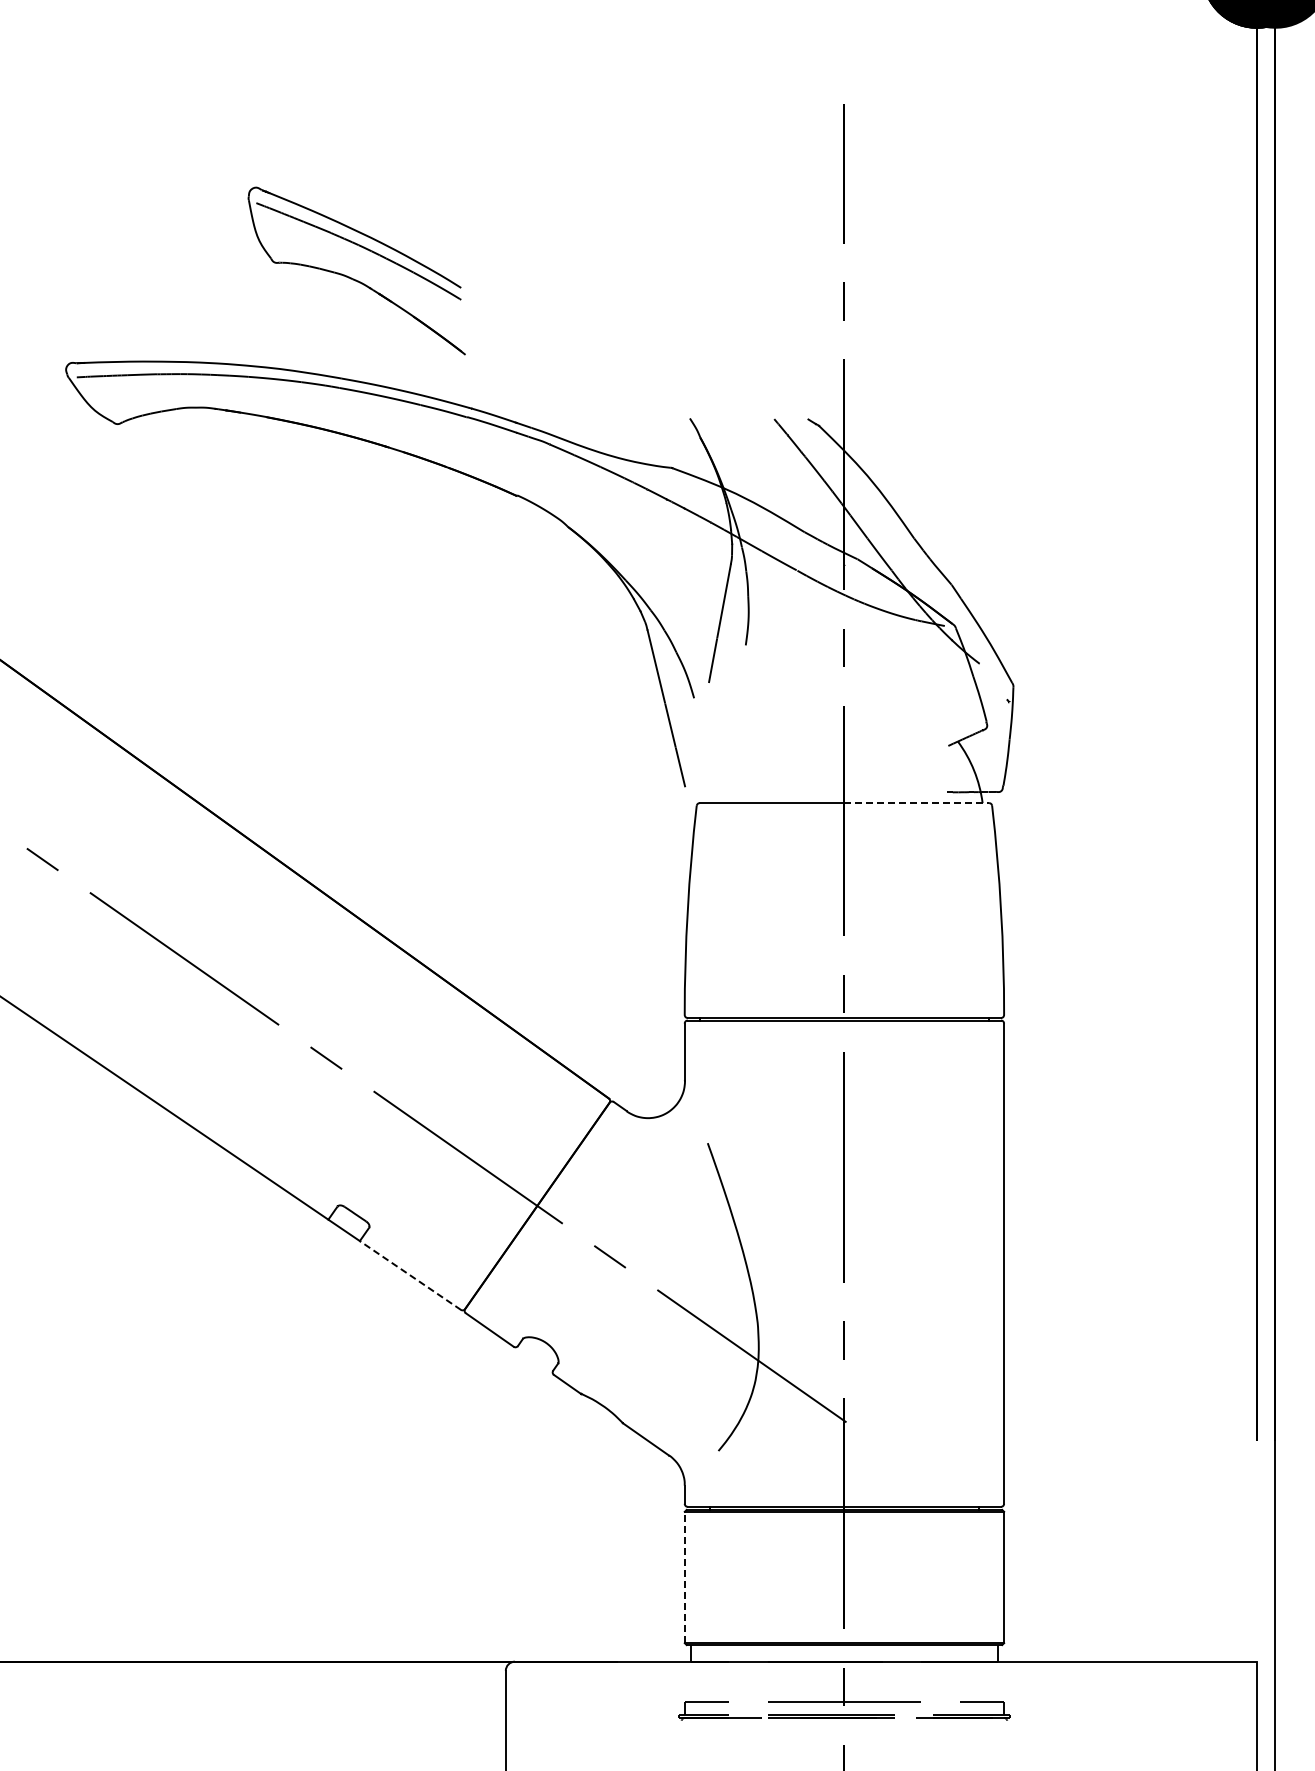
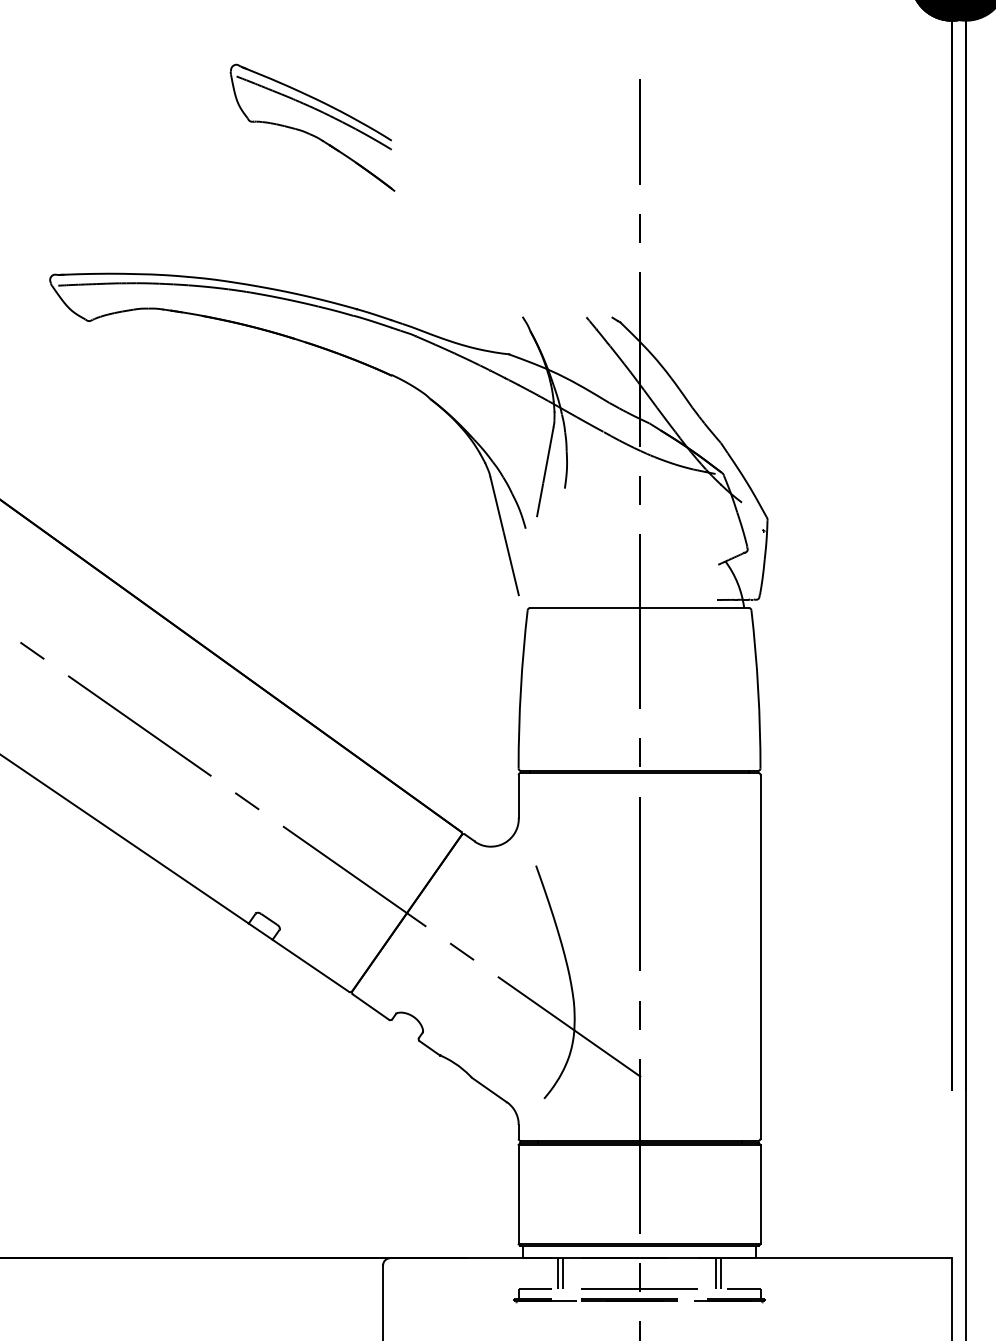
part: (353, 278) -> (310, 133), moved
line: (917, 803) -> (694, 608), dashed -> solid
line: (410, 1275) -> (310, 965), dashed -> solid
line: (684, 1577) -> (518, 1194), dashed -> solid
line: (736, 1681) -> (557, 1273), added
line: (743, 1681) -> (563, 1273), added
line: (945, 1681) -> (716, 1273), added
line: (951, 1681) -> (720, 1273), added

